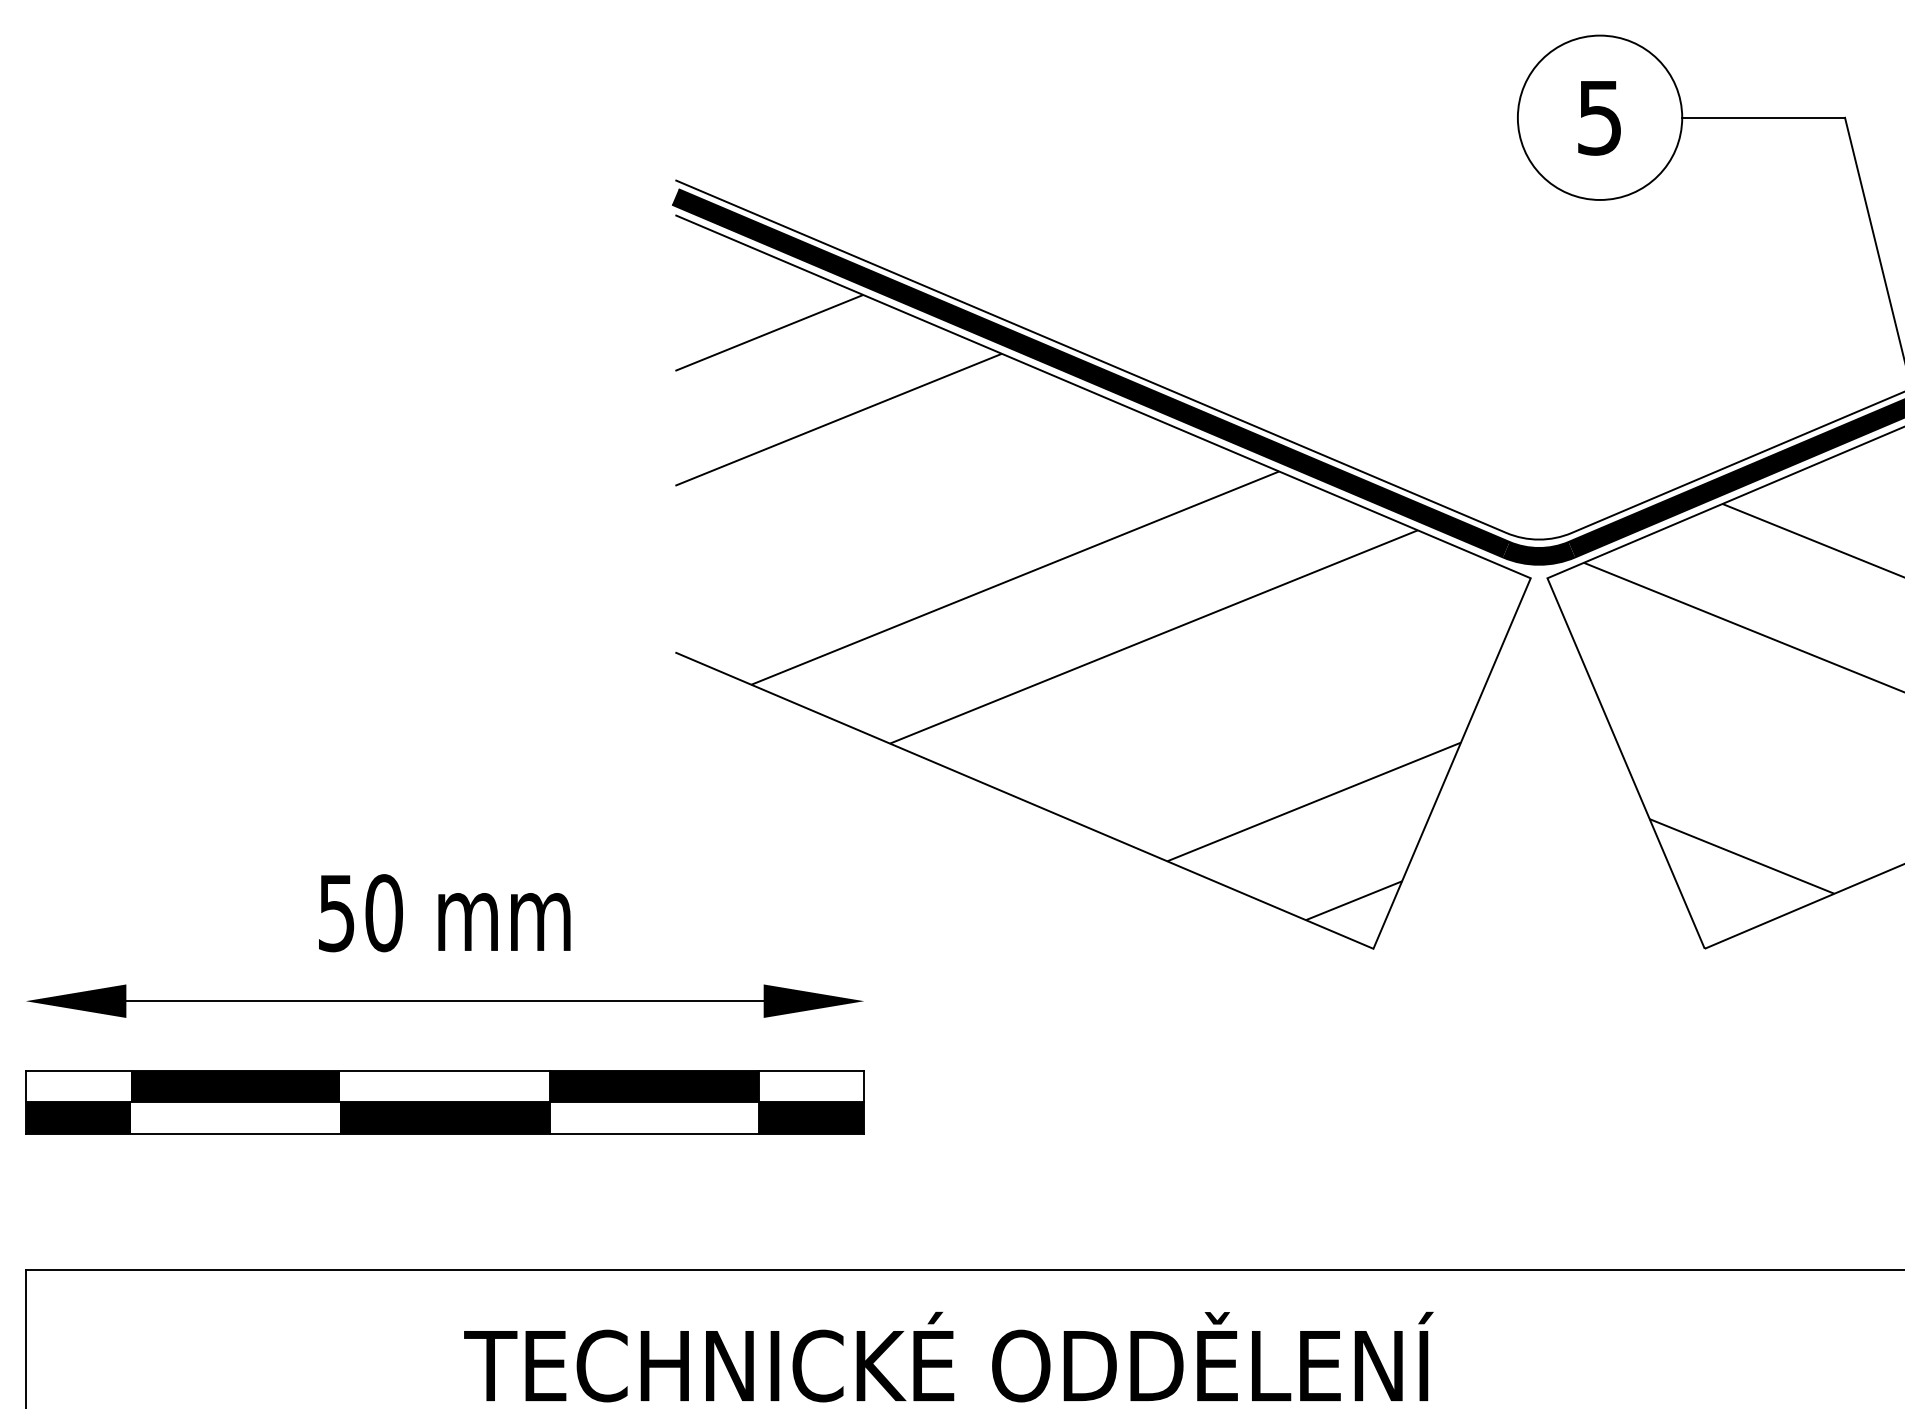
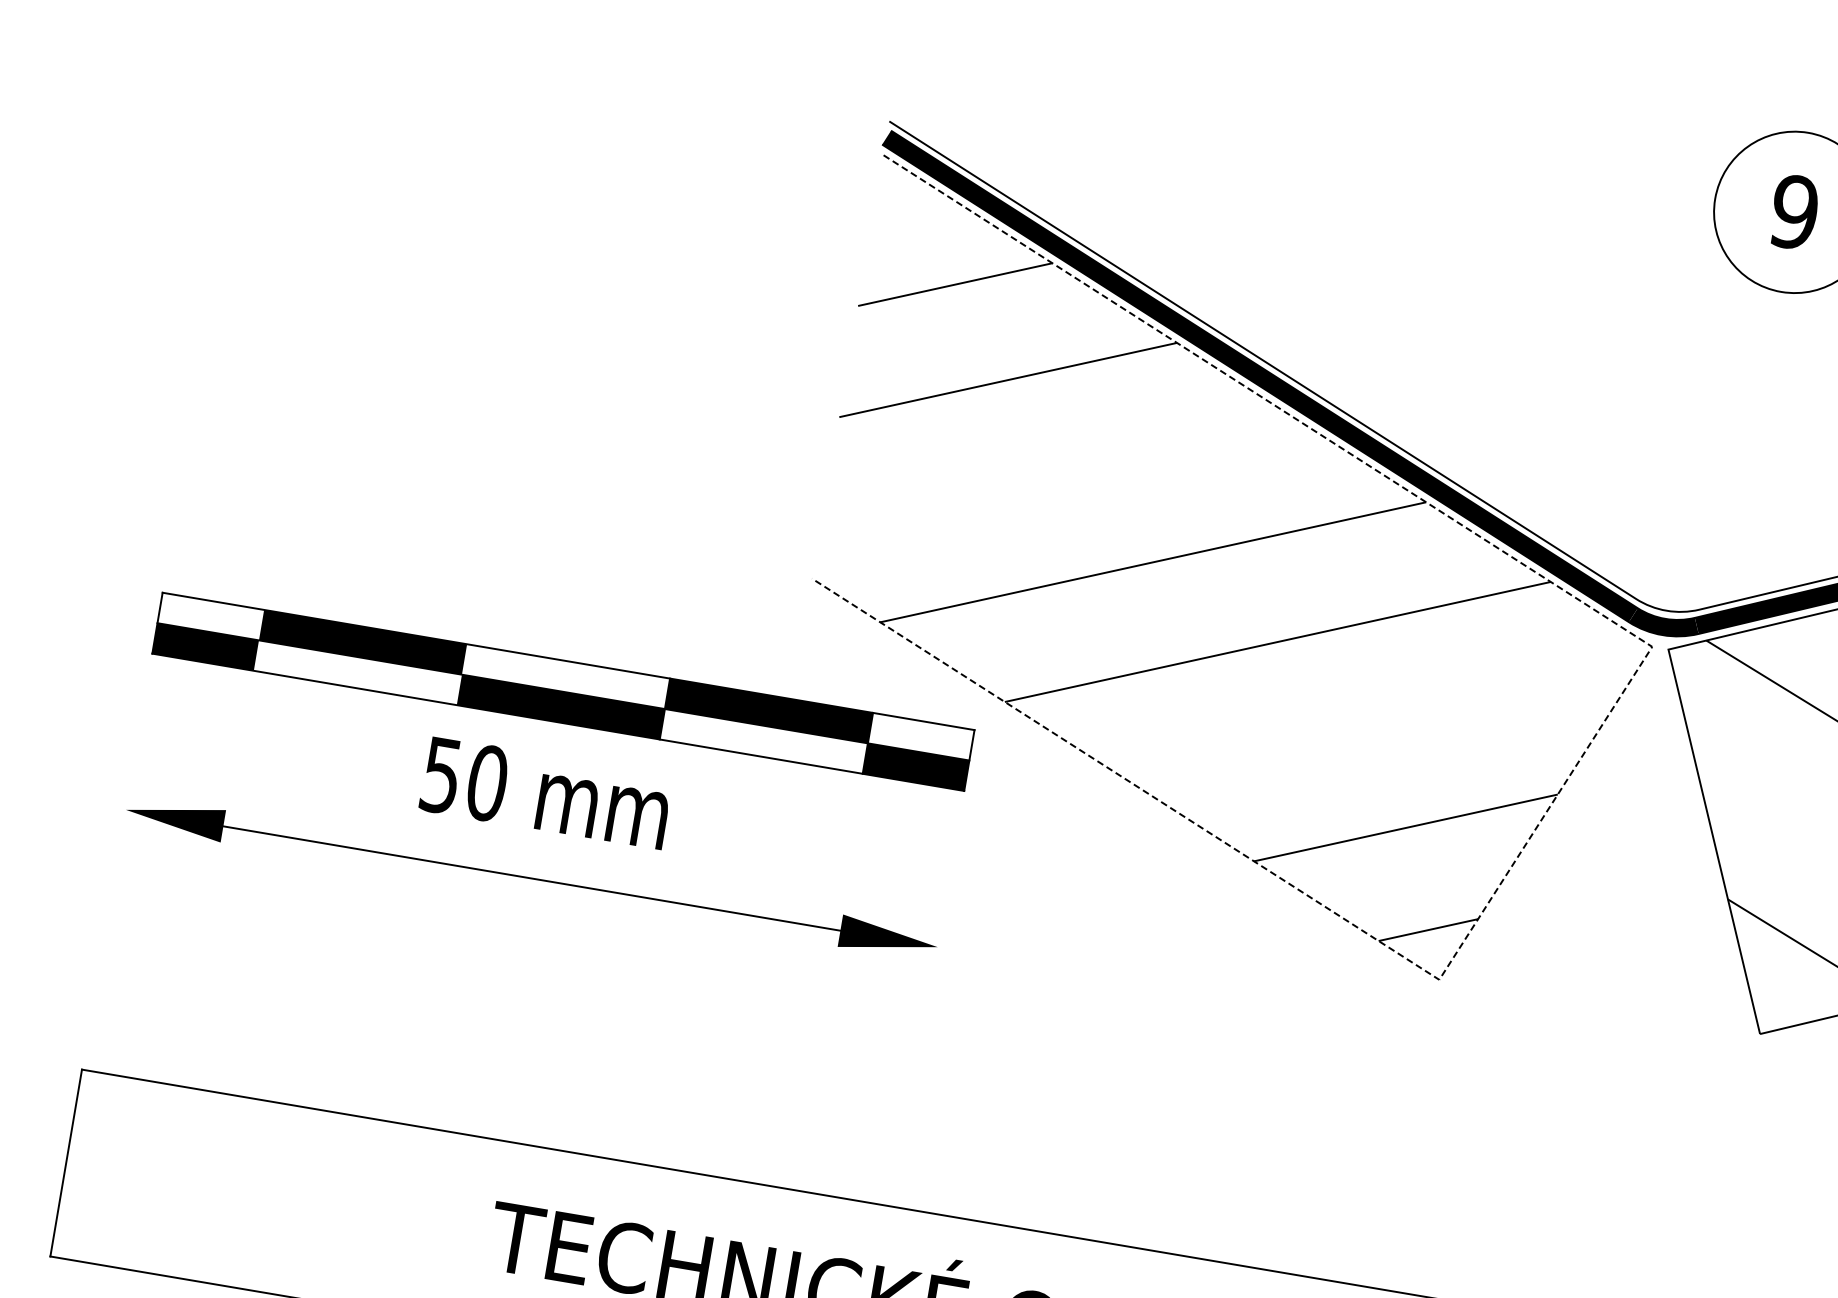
text: (1599, 117) -> (1794, 212), 5 -> 9
line: (1485, 684) -> (1591, 742), solid -> dashed
part: (444, 1102) -> (562, 691), moved

